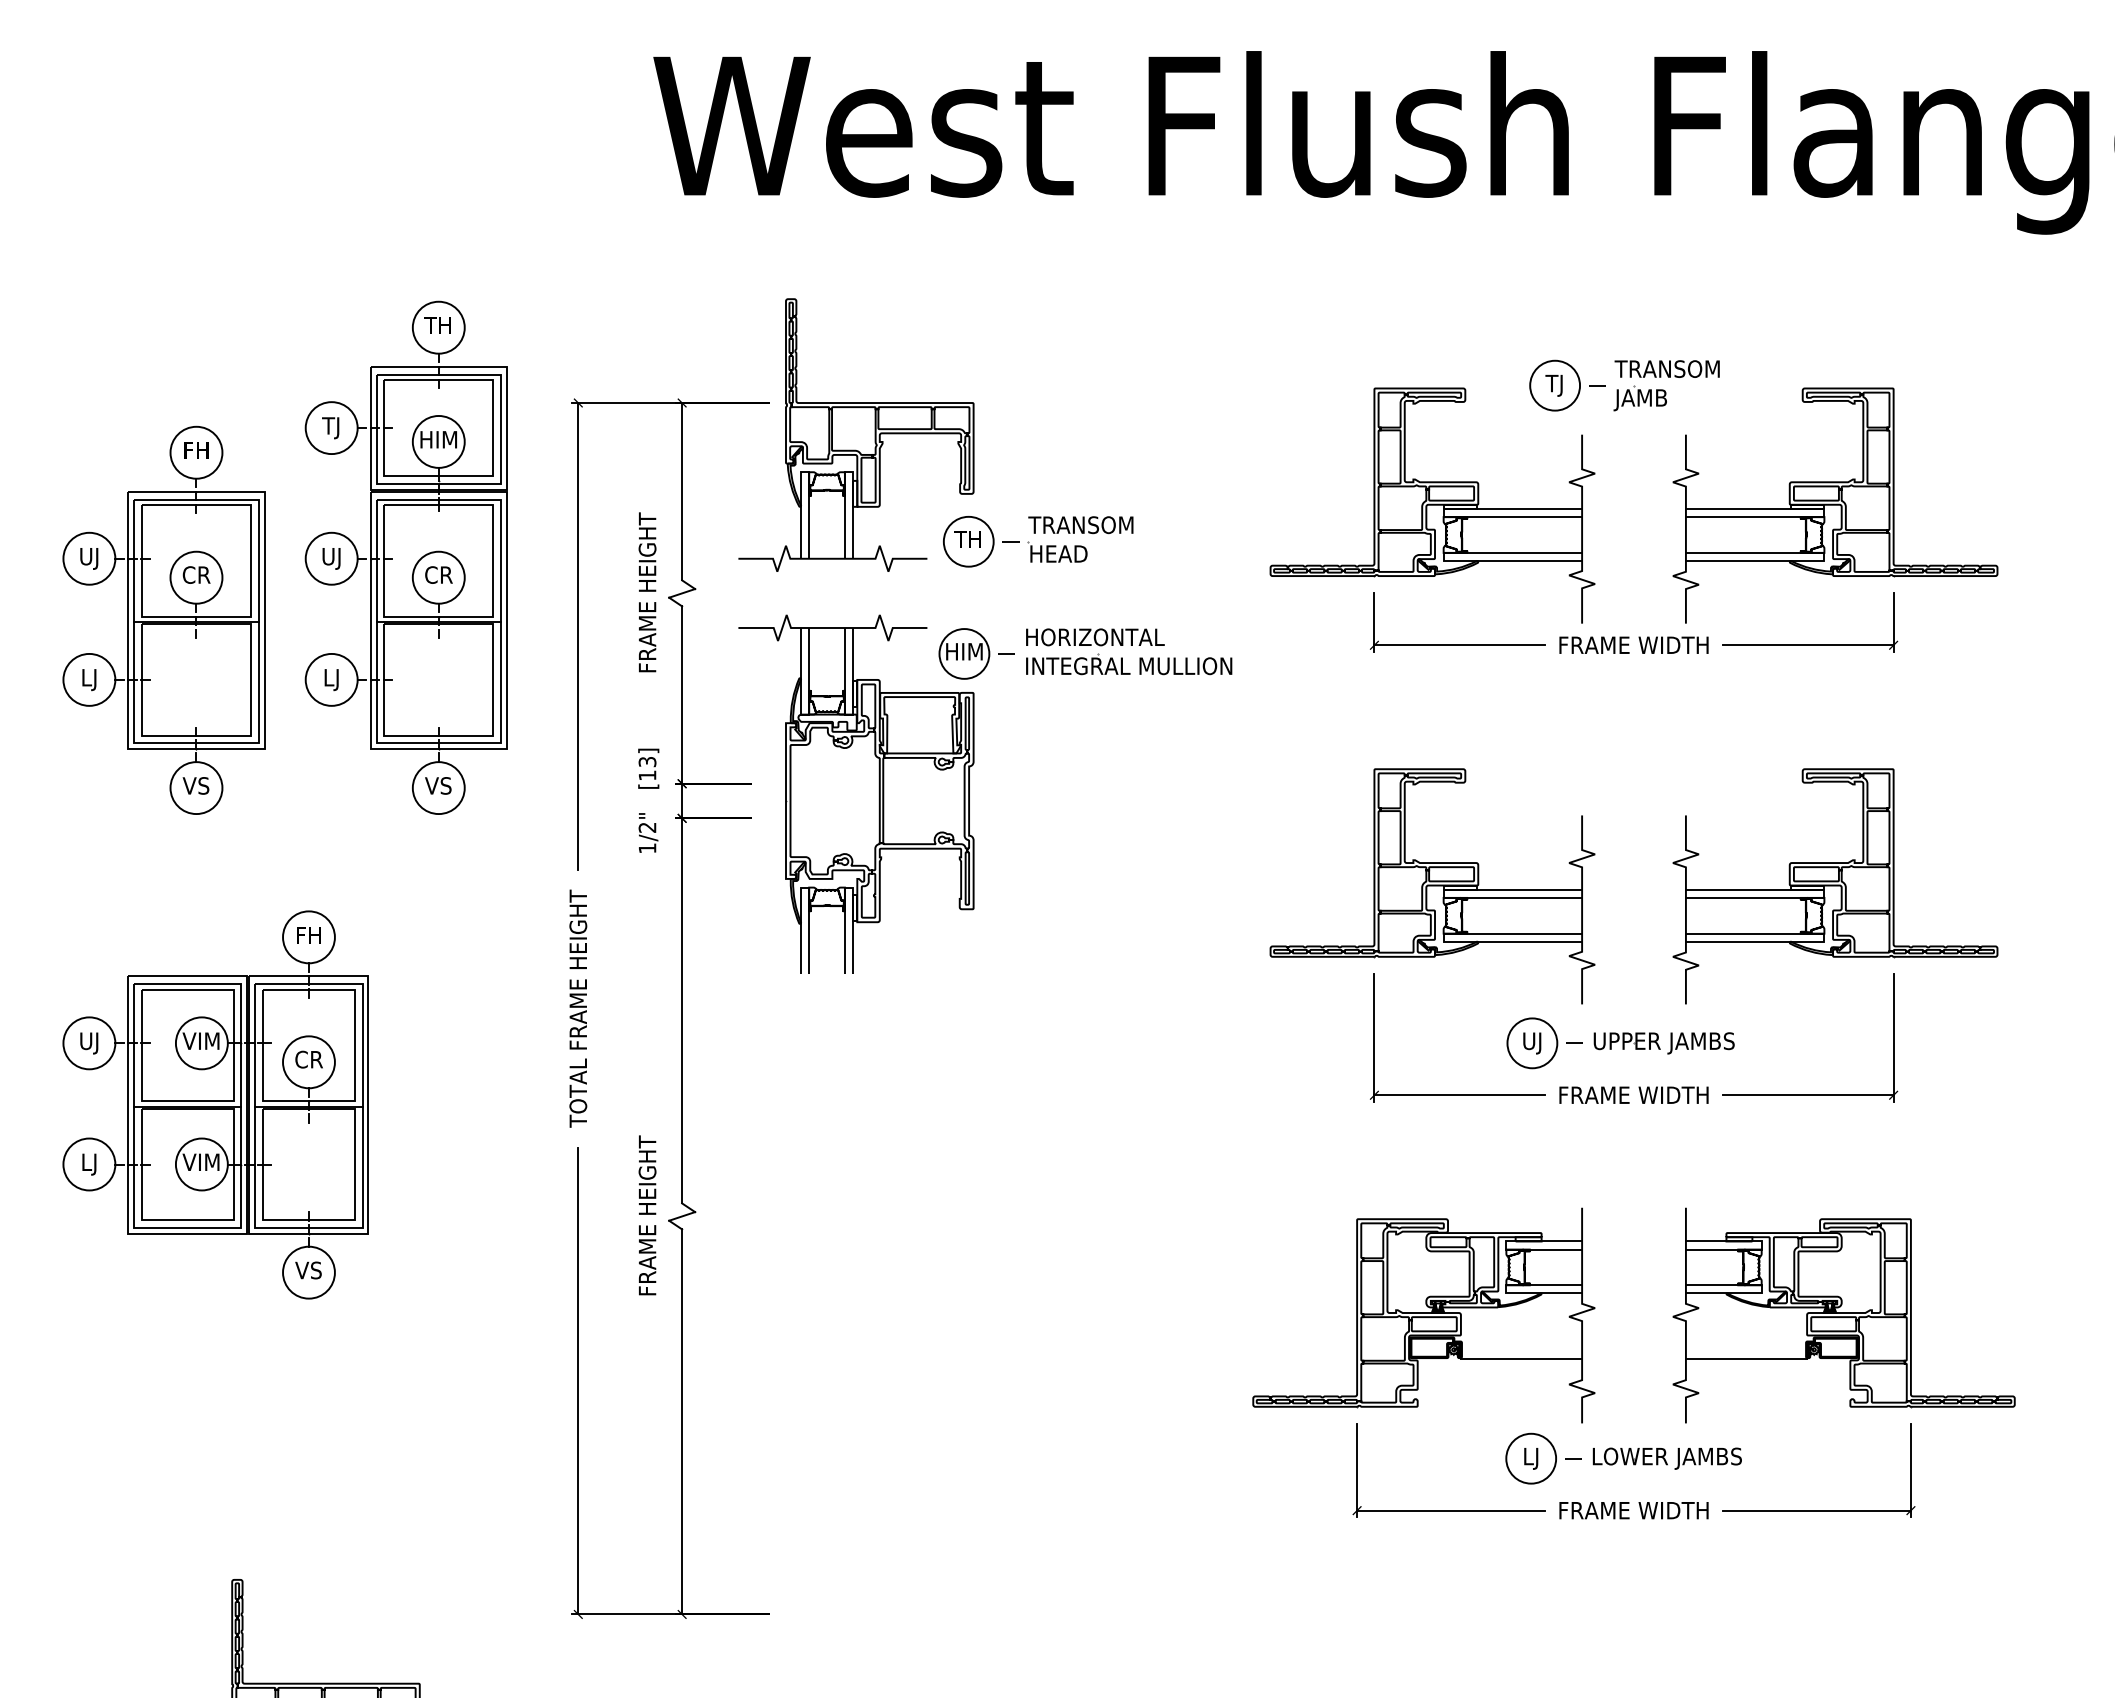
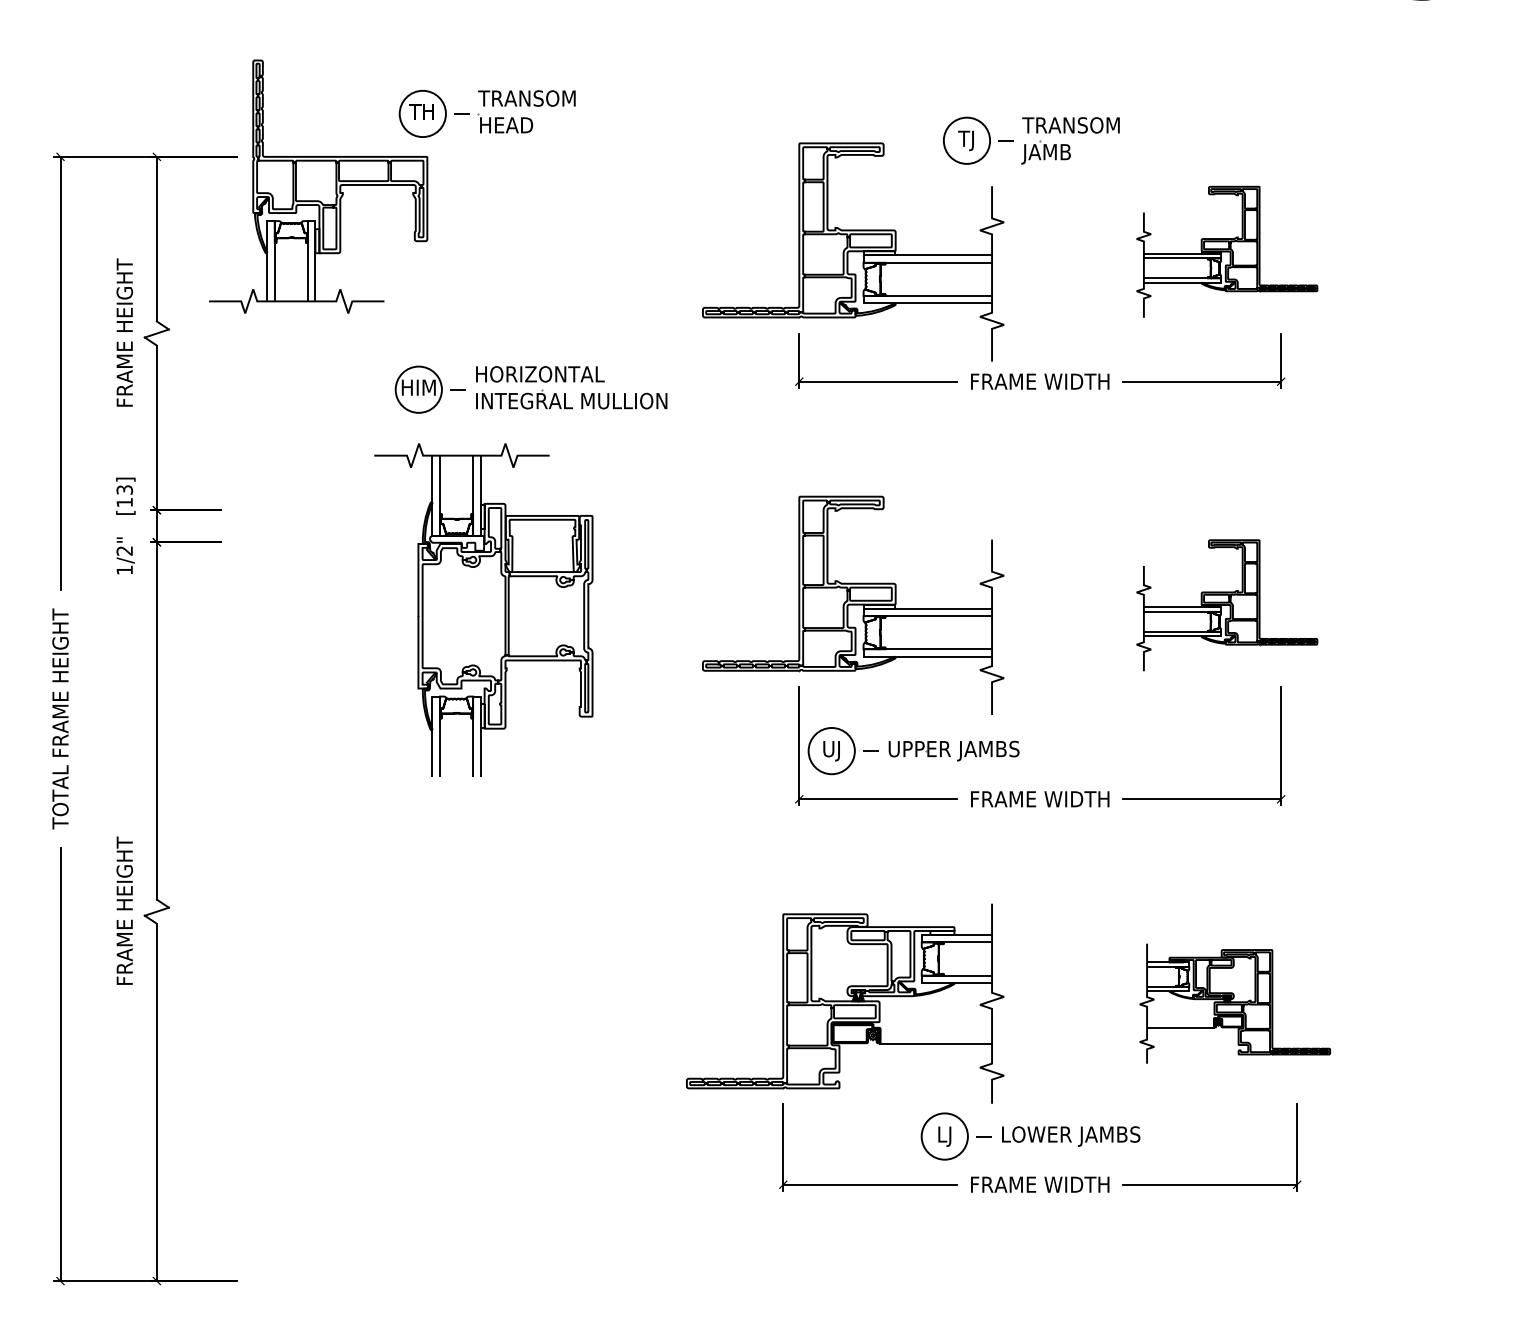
part: (1835, 505) -> (1227, 251), size x0.6
part: (1038, 541) -> (487, 113), moved
part: (856, 793) -> (483, 609), moved
part: (1835, 886) -> (1227, 605), size x0.6
part: (1620, 1043) -> (913, 751), moved
part: (1843, 1315) -> (1234, 1003), size x0.6

